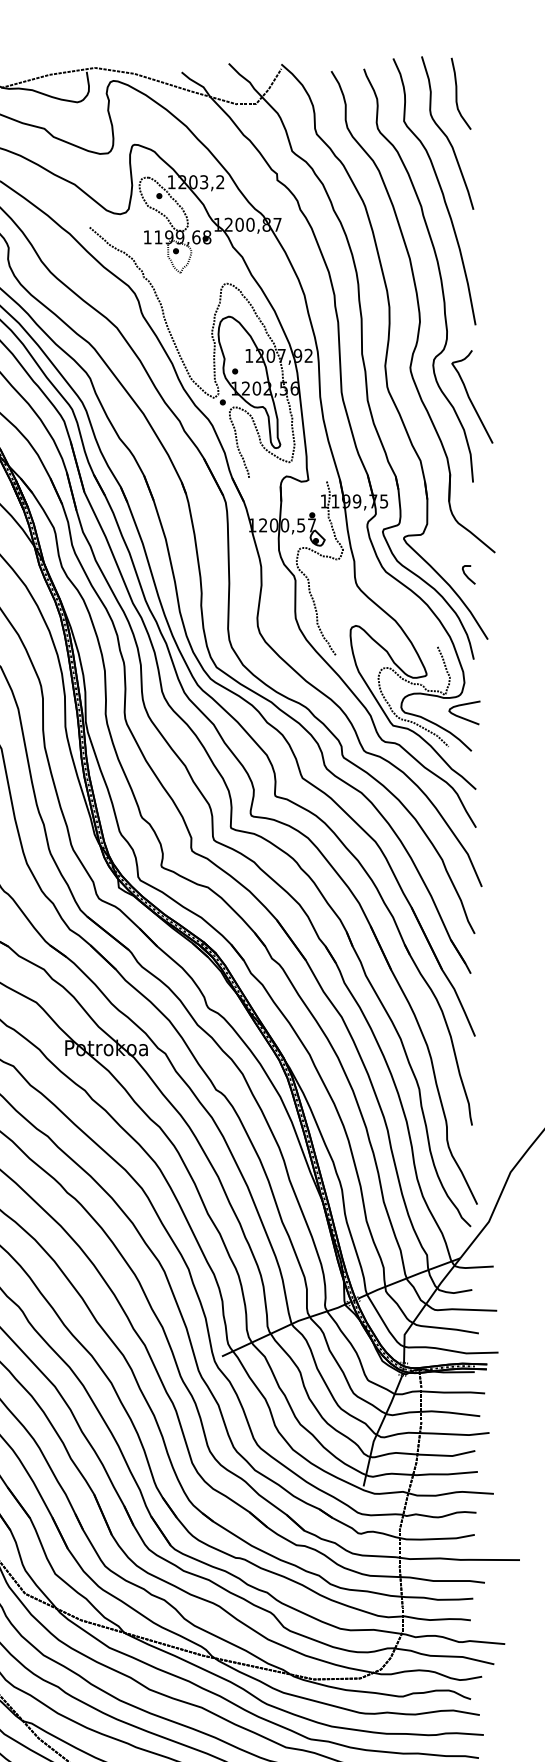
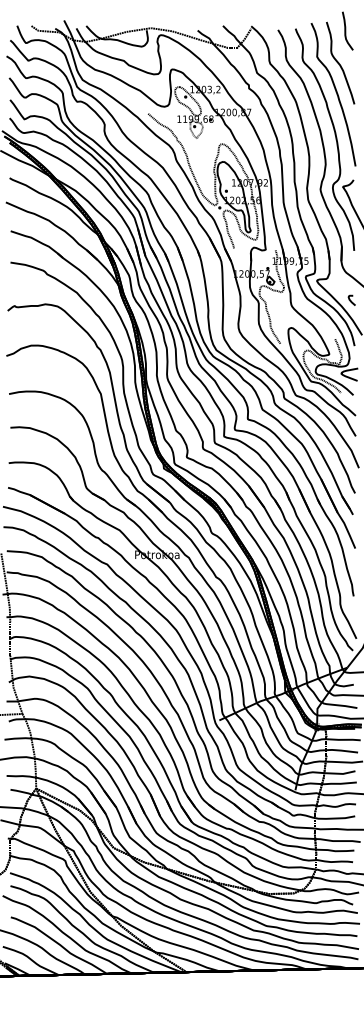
curve: (458, 92) -> (346, 30), moved

